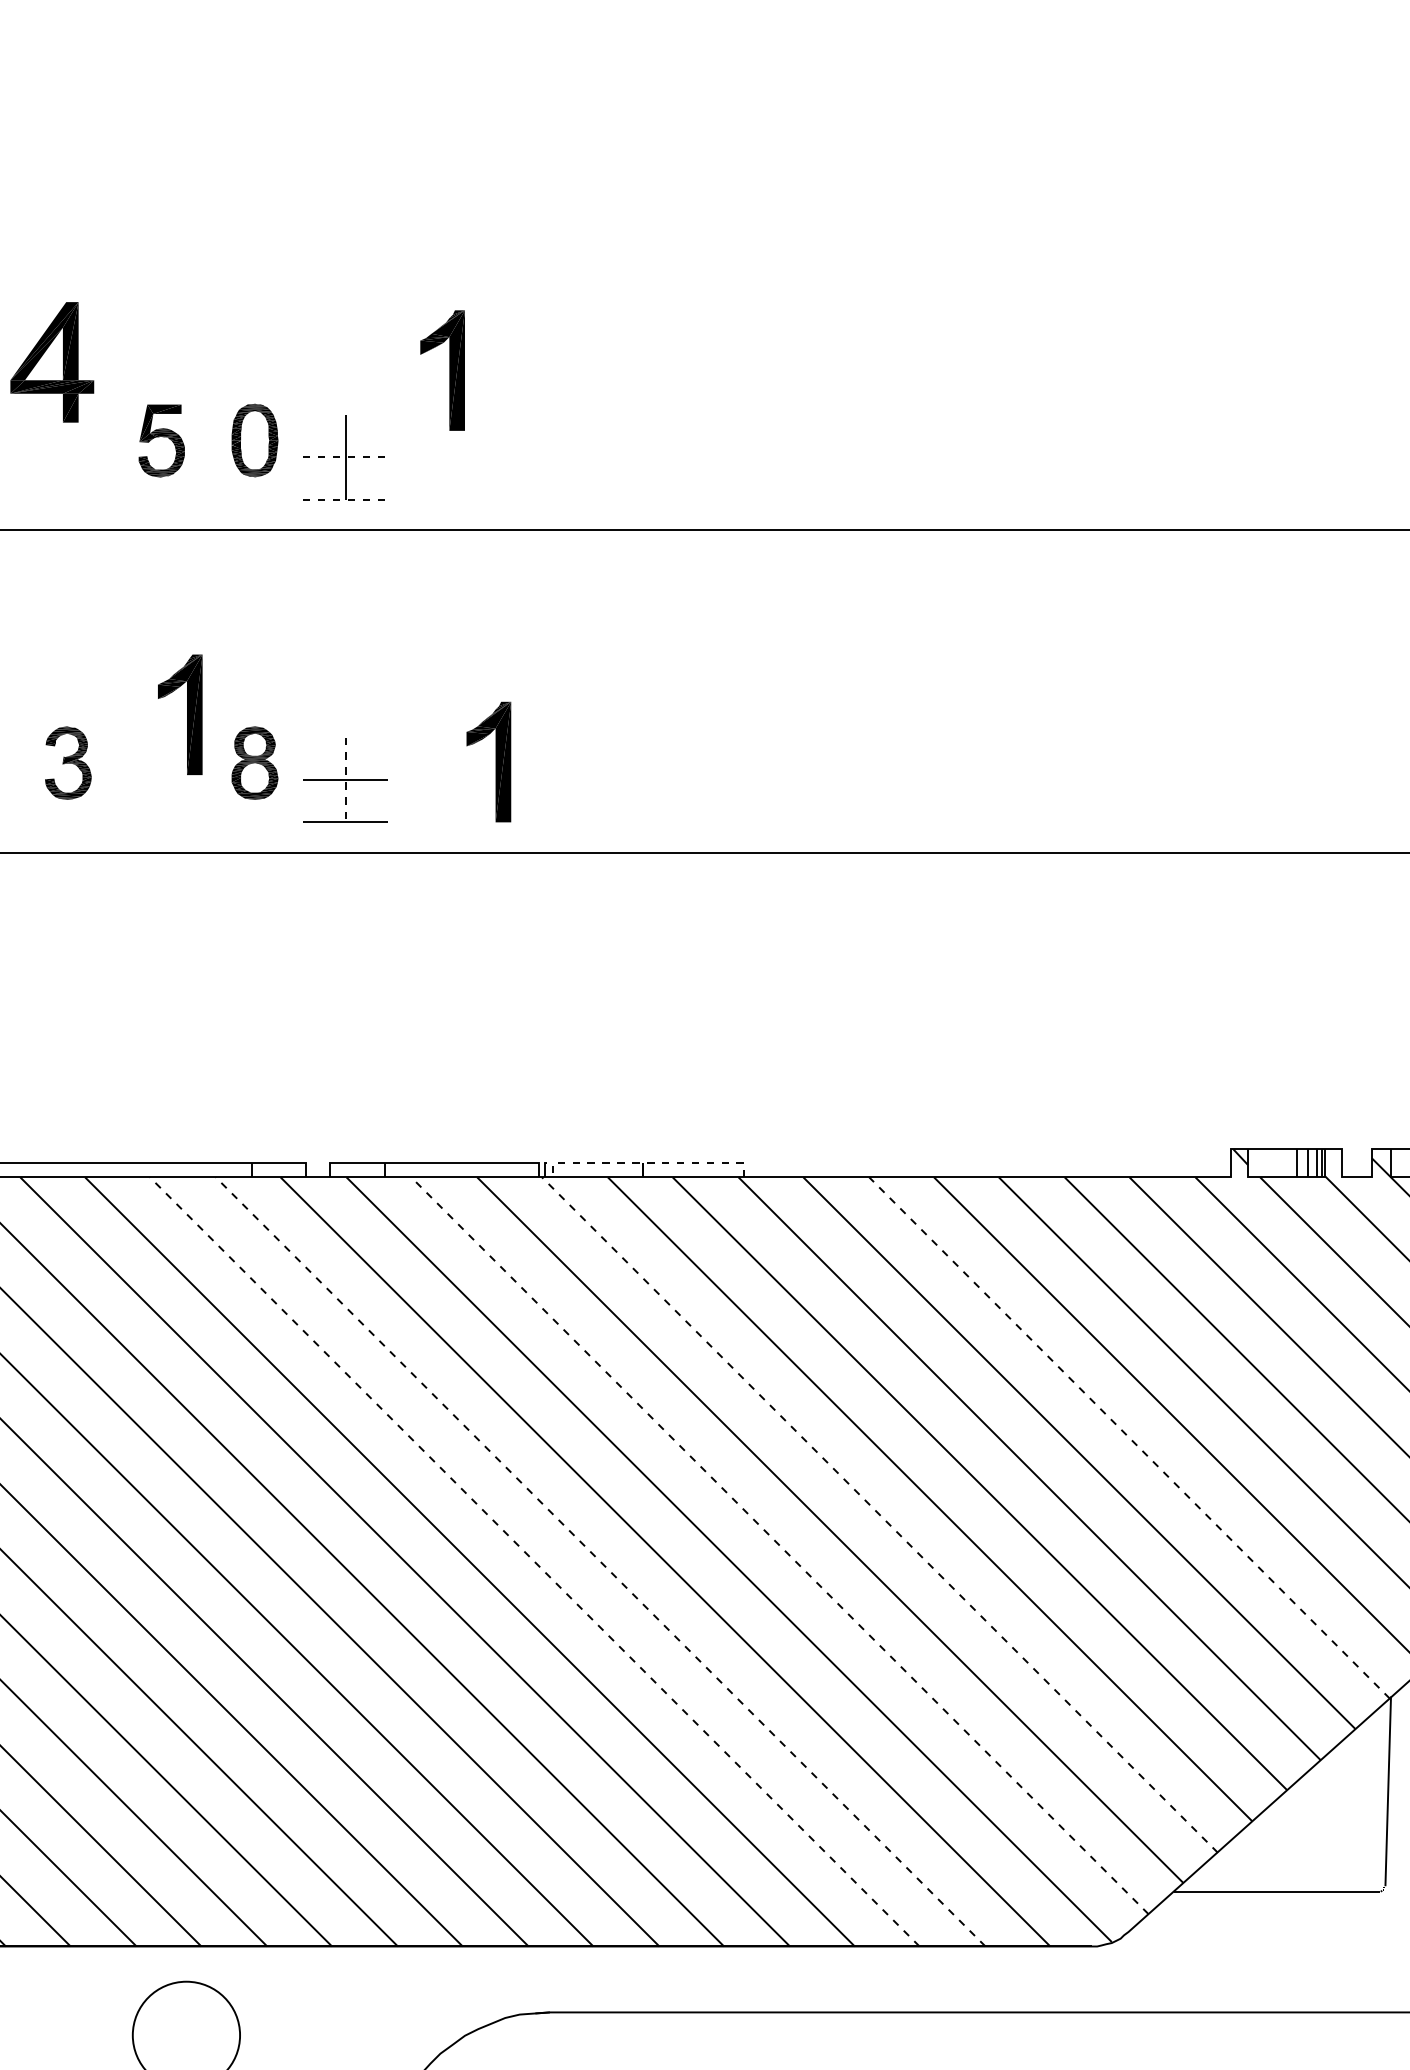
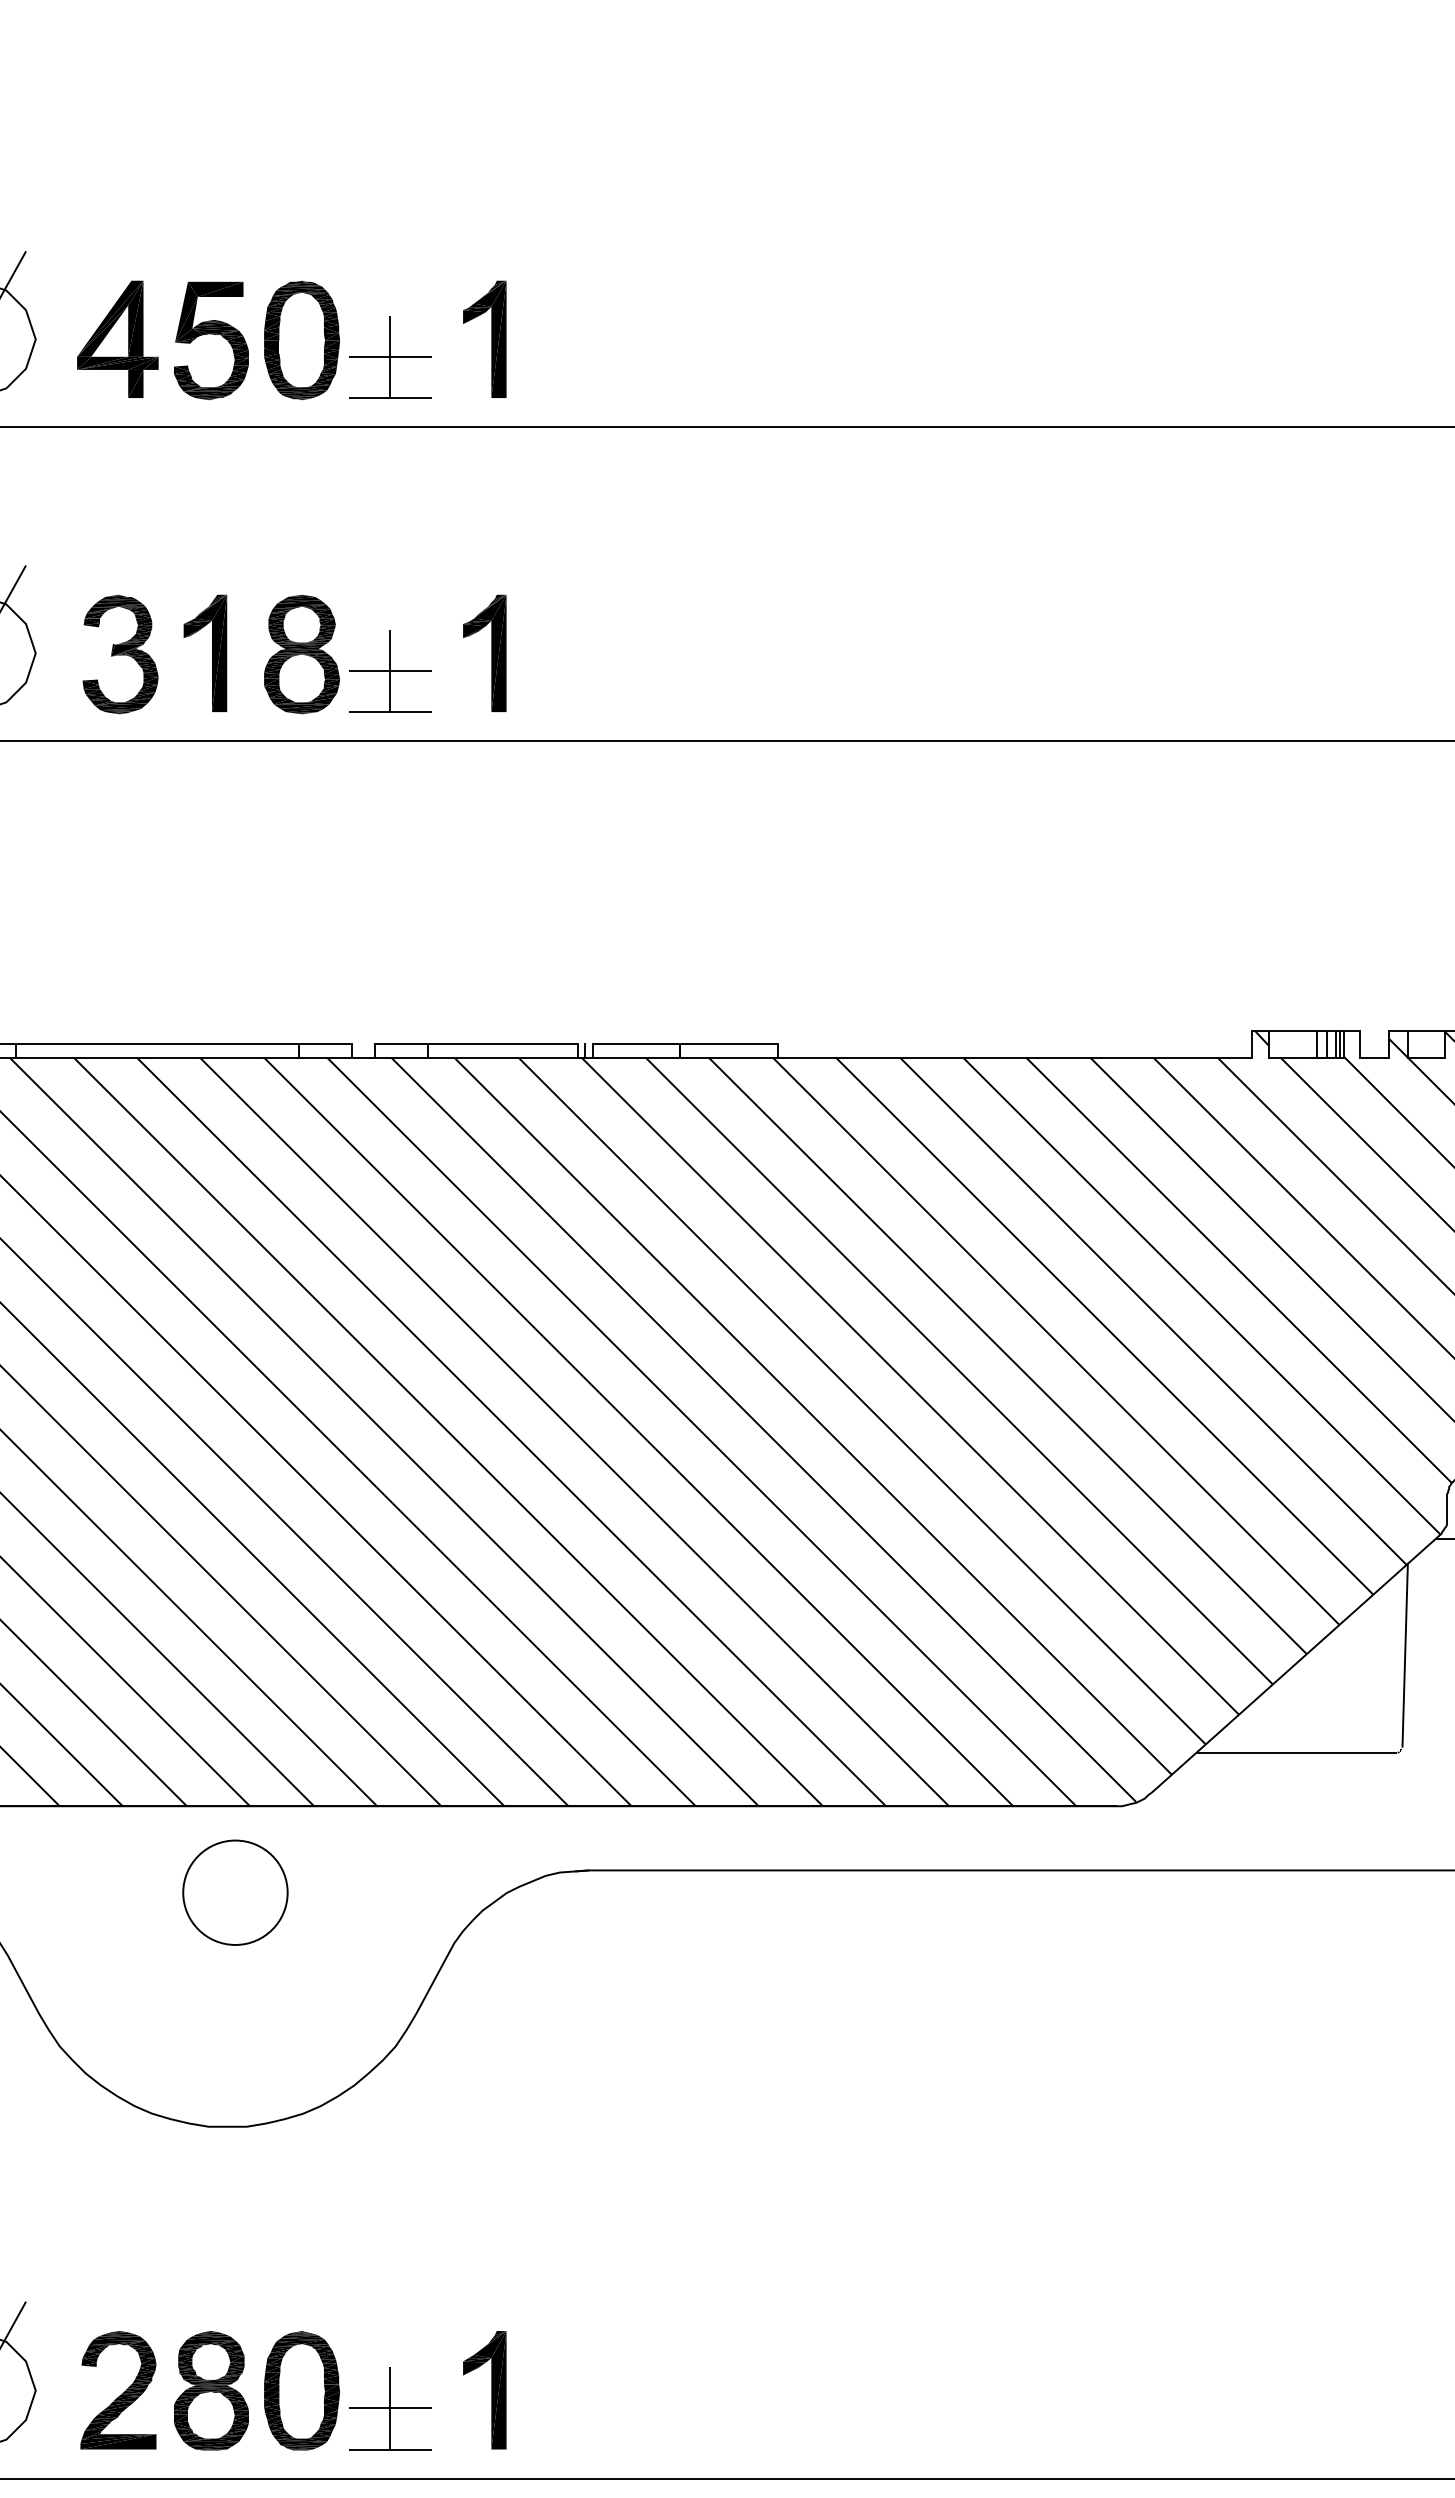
part: (51, 361) -> (117, 338), moved
part: (449, 369) -> (491, 338), moved
part: (161, 440) -> (211, 340), size x1.67
part: (255, 440) -> (302, 340), size x1.67
line: (345, 457) -> (390, 356), dashed -> solid
line: (345, 500) -> (390, 398), dashed -> solid
part: (187, 714) -> (212, 653), moved
part: (495, 762) -> (491, 653), moved
part: (68, 763) -> (120, 654), size x1.67
part: (255, 763) -> (302, 654), size x1.67
line: (345, 780) -> (390, 671), dashed -> solid
line: (648, 1162) -> (685, 1043), dashed -> solid
line: (1129, 1438) -> (1153, 1311), dashed -> solid
line: (879, 1515) -> (910, 1386), dashed -> solid
line: (779, 1545) -> (812, 1415), dashed -> solid
line: (534, 1561) -> (574, 1431), dashed -> solid
line: (600, 1561) -> (638, 1431), dashed -> solid

